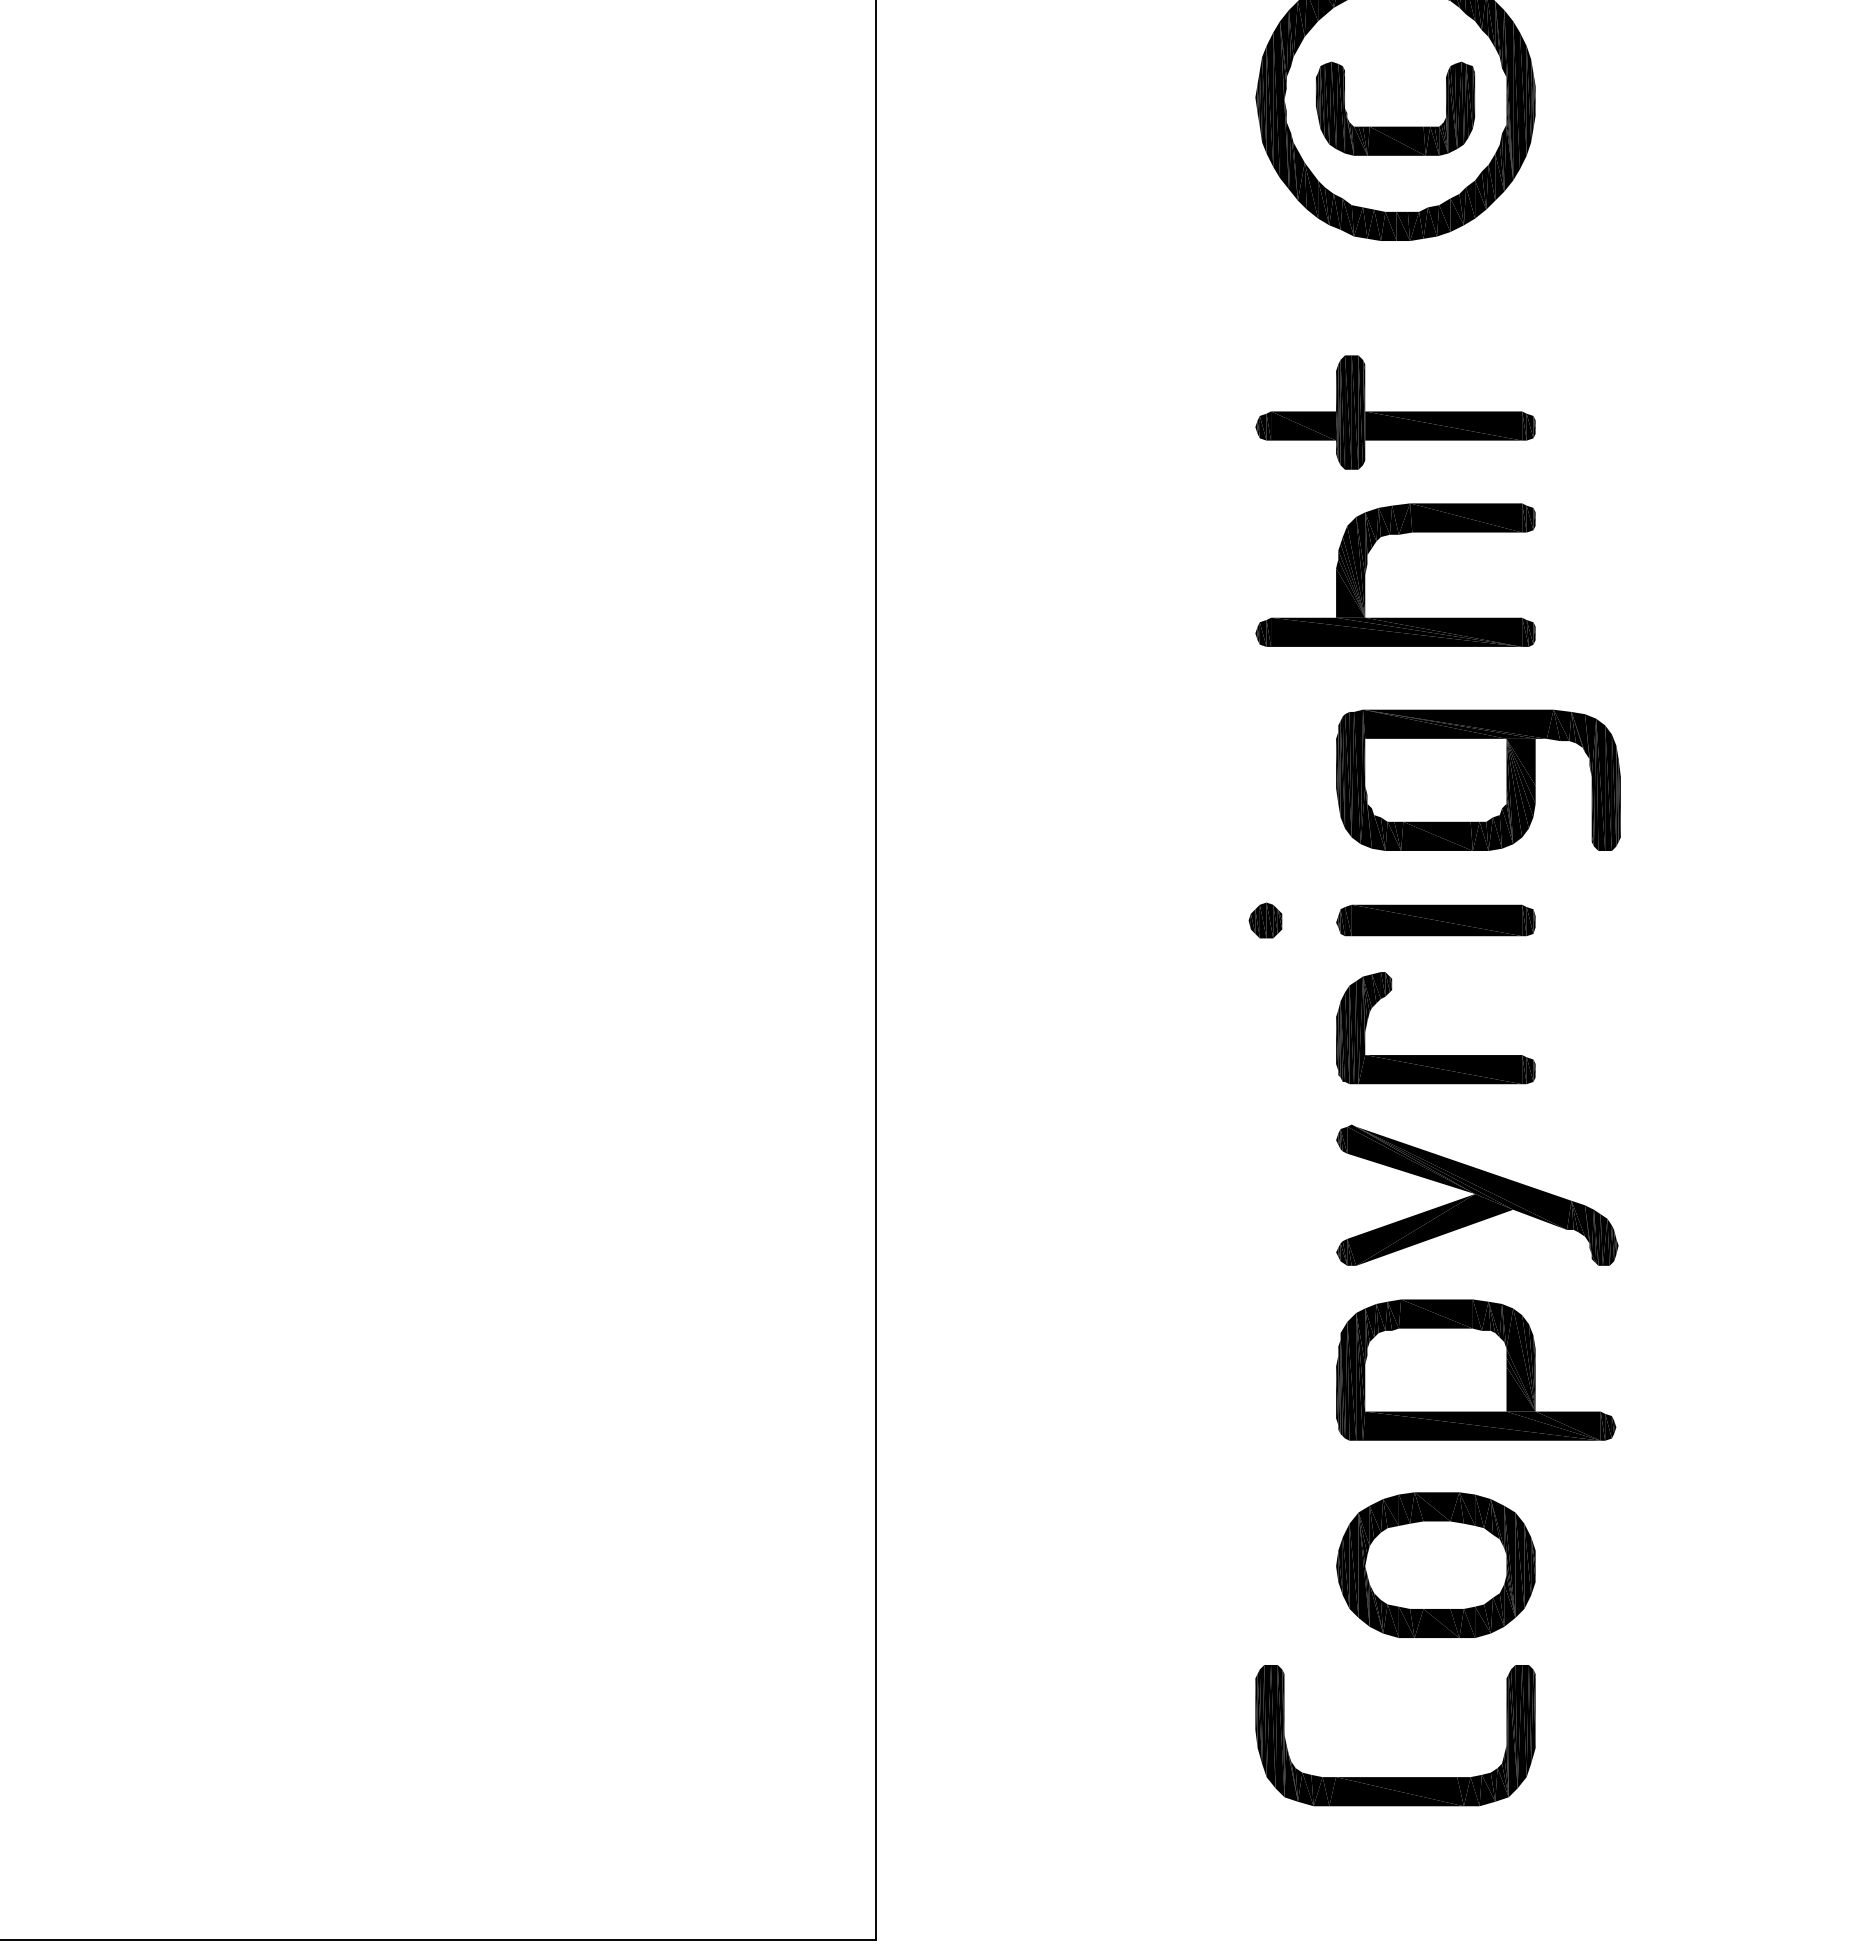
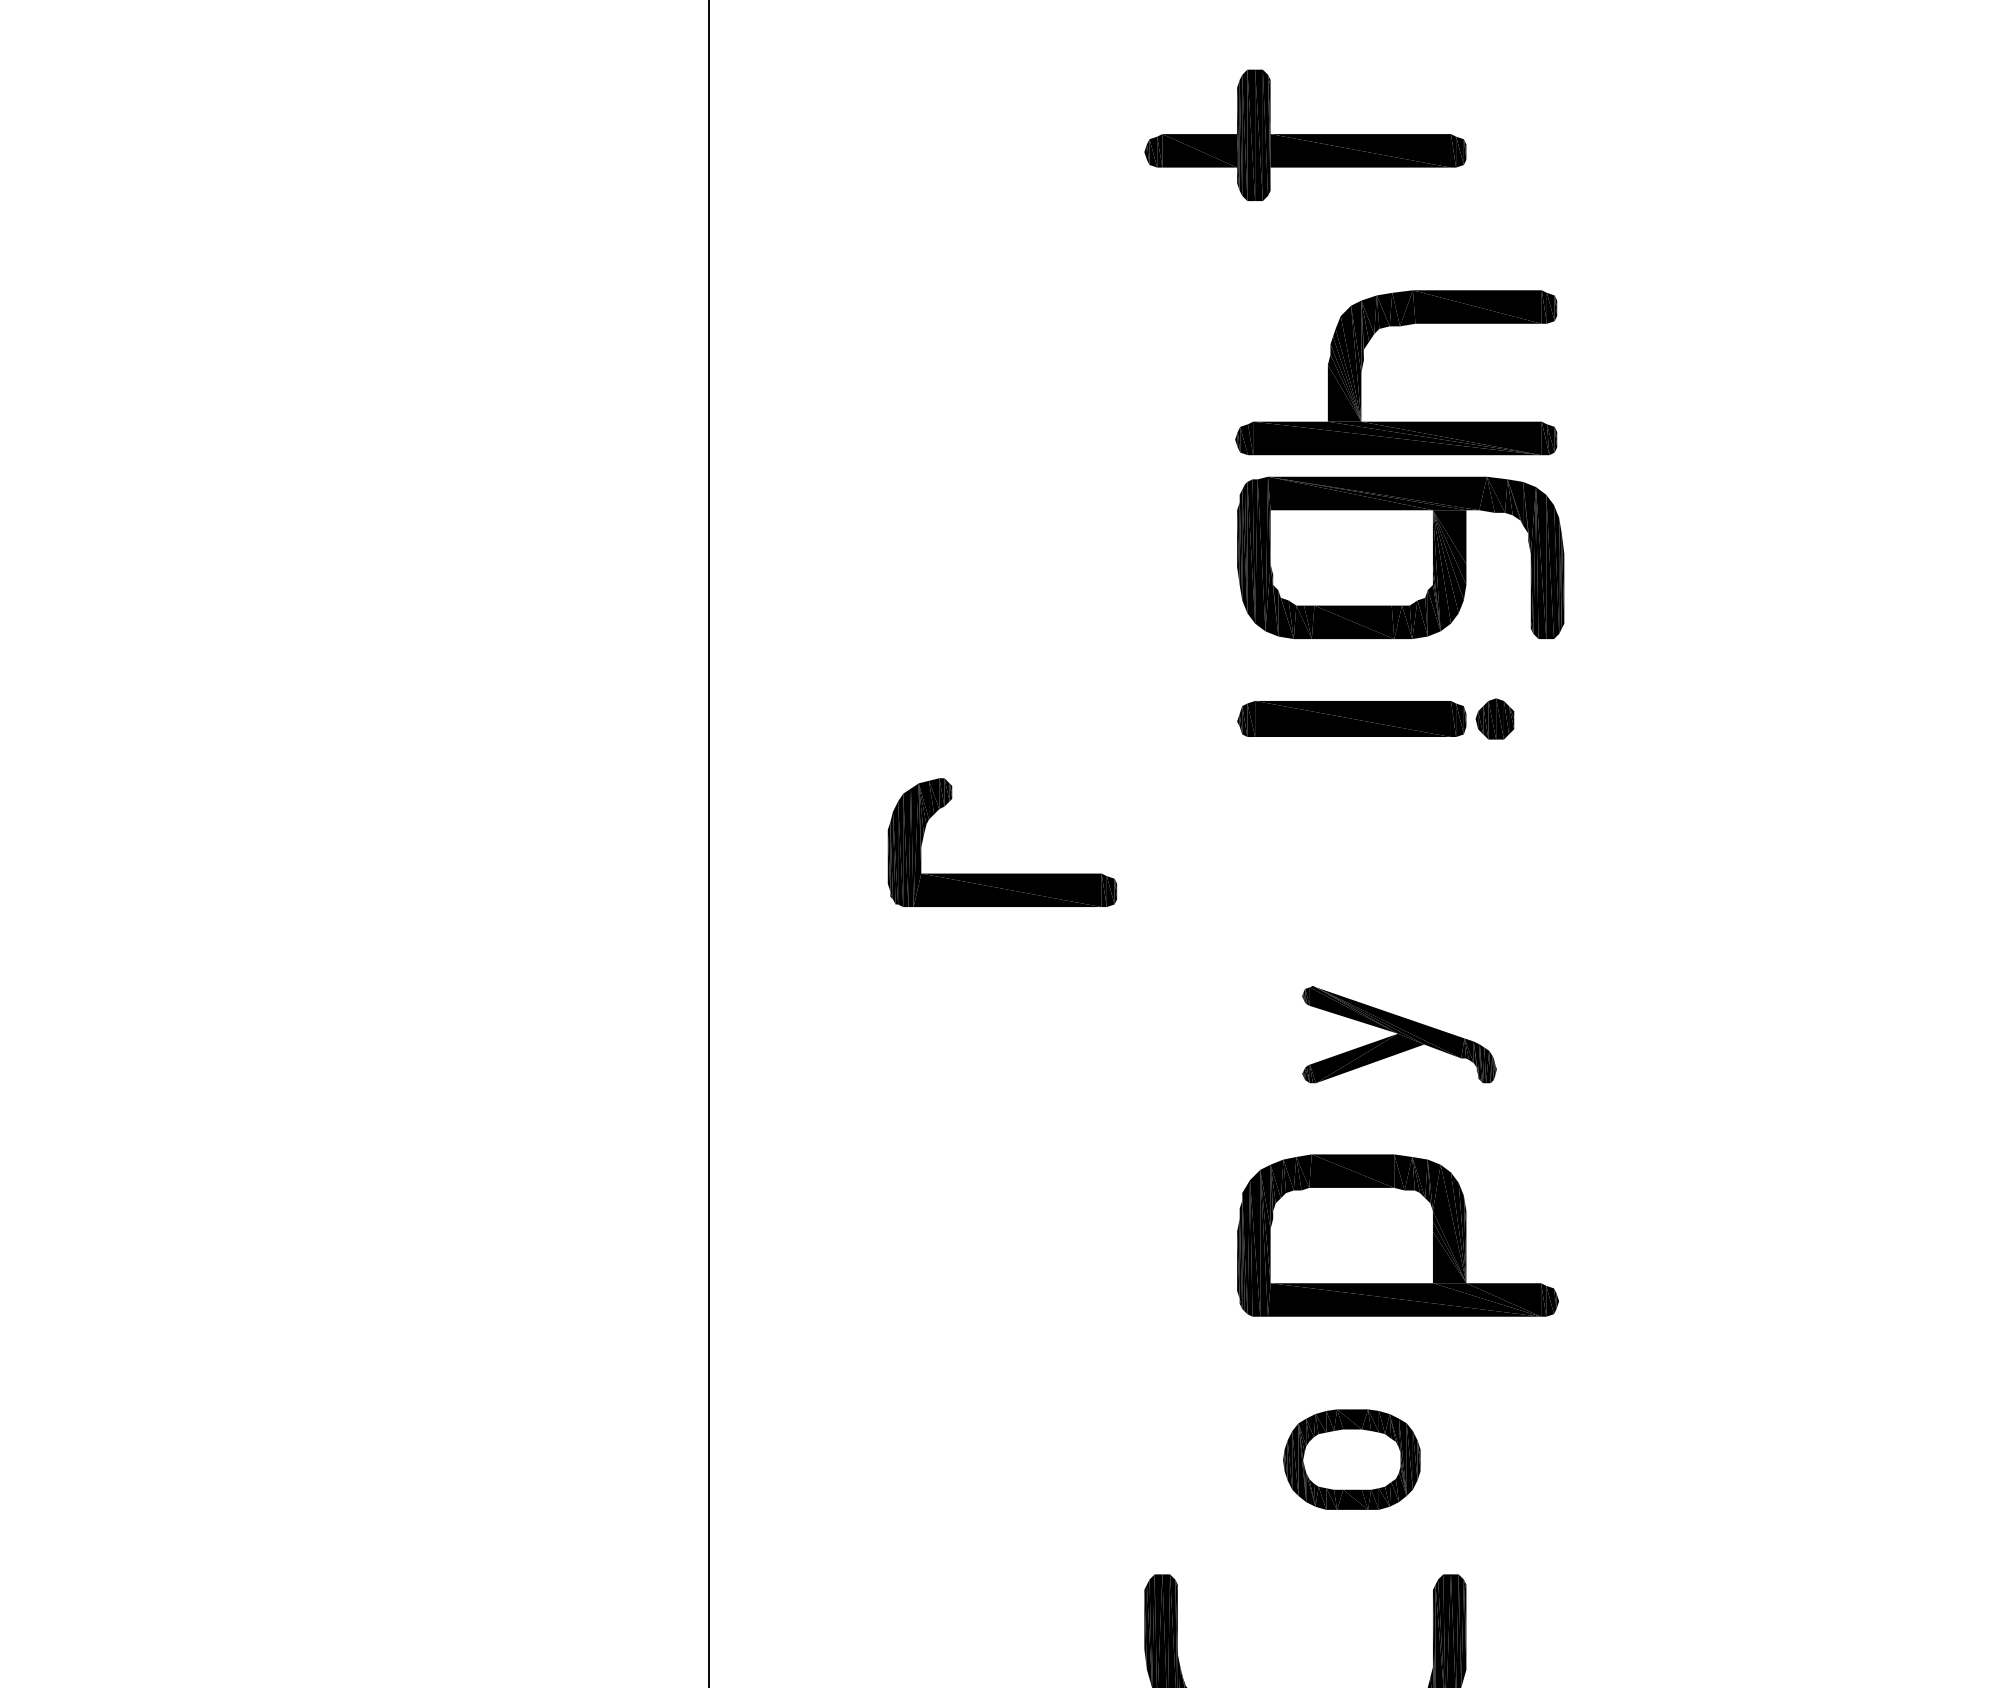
part: (1366, 570) -> (1362, 367), moved
part: (1265, 920) -> (1494, 718), moved
part: (1435, 1055) -> (1002, 874), moved
part: (1477, 1194) -> (1399, 1033), size x0.6
part: (1435, 1564) -> (1351, 1458), size x0.6

